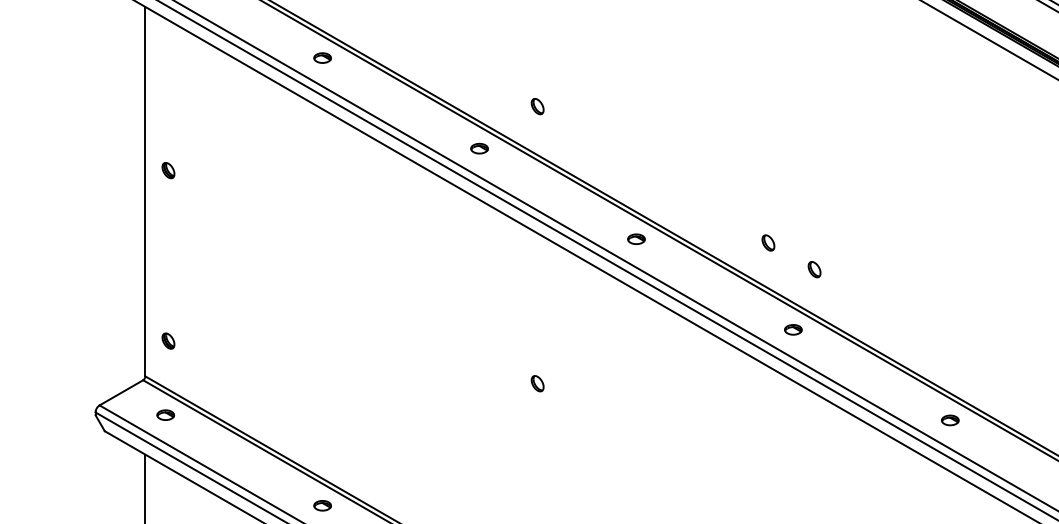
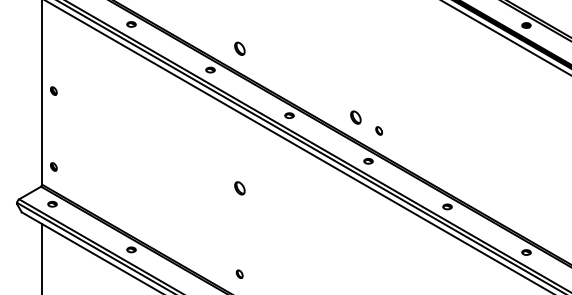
part: (537, 105) -> (239, 48), size x1.6
part: (167, 169) -> (53, 90), moved
part: (767, 242) -> (355, 117), size x1.6
part: (537, 383) -> (239, 188), size x1.6

